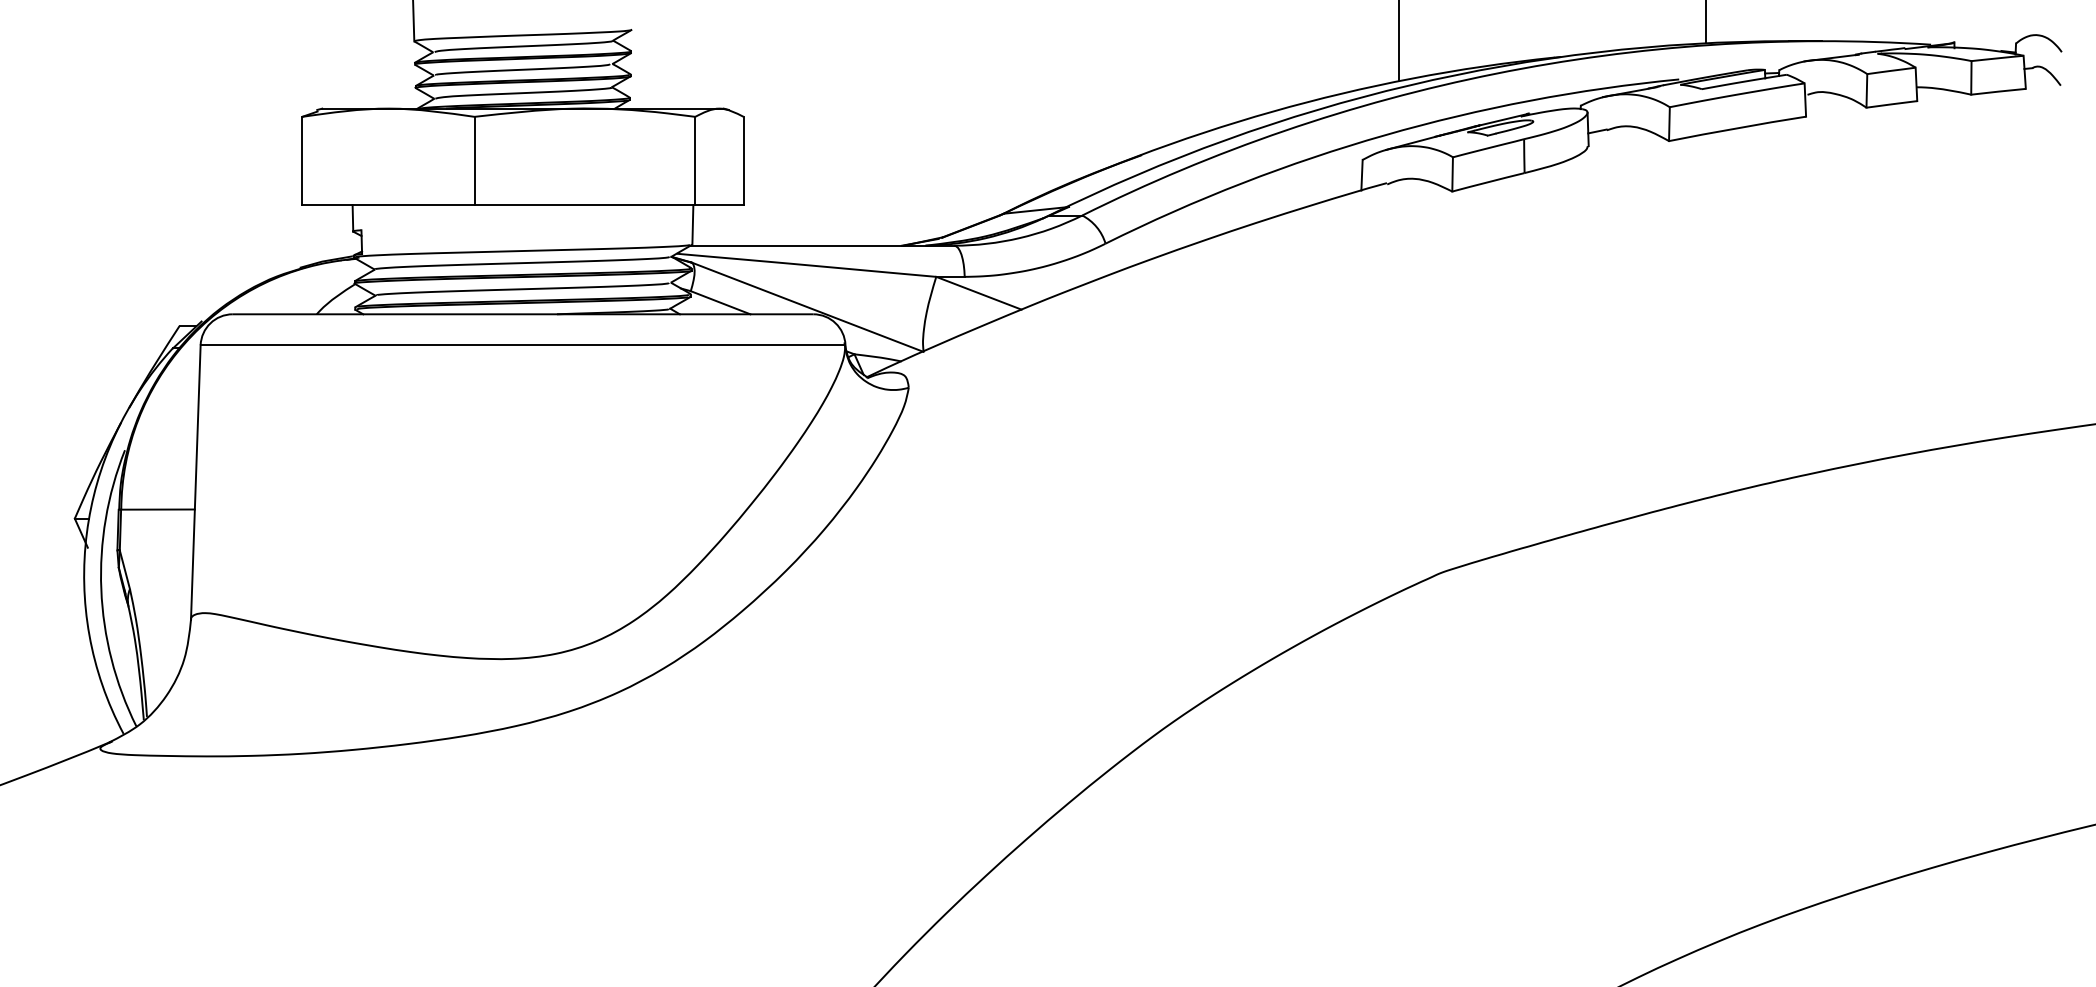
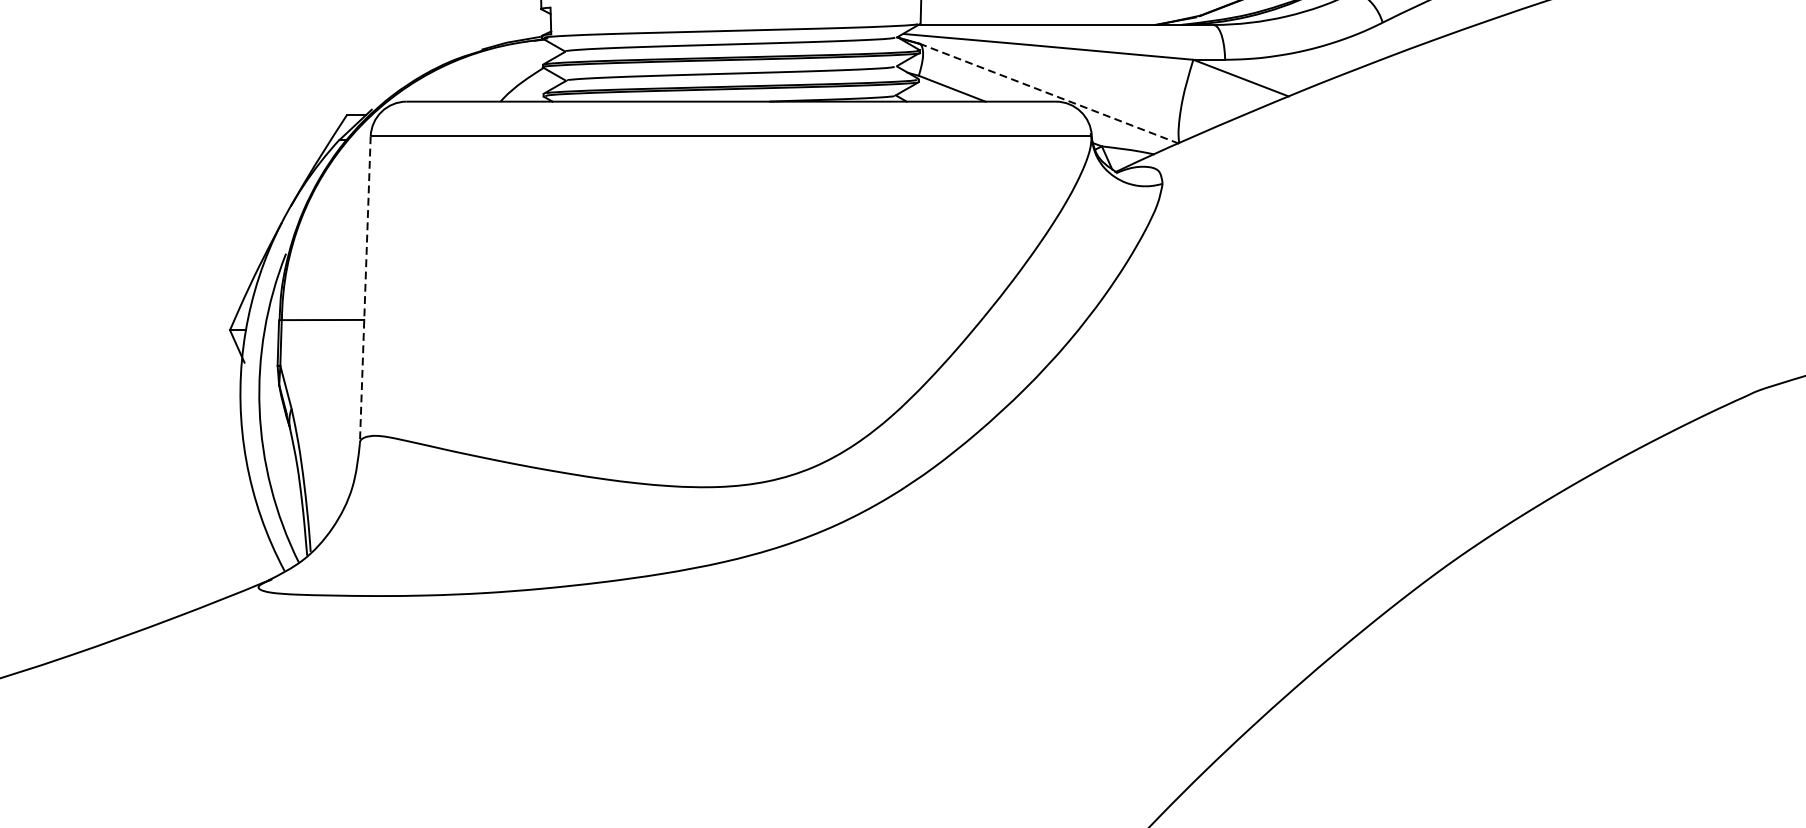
line: (806, 306) -> (1048, 92), solid -> dashed
line: (195, 483) -> (364, 290), solid -> dashed

